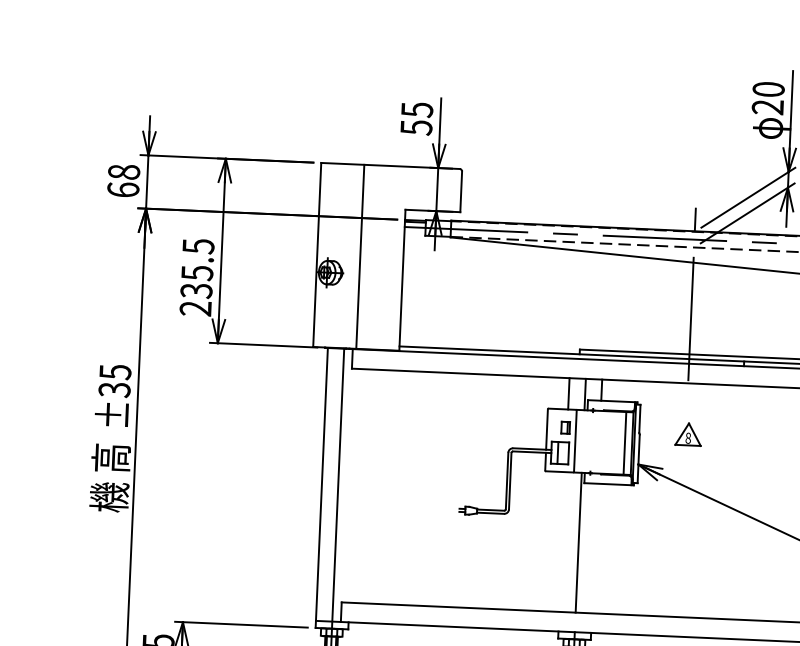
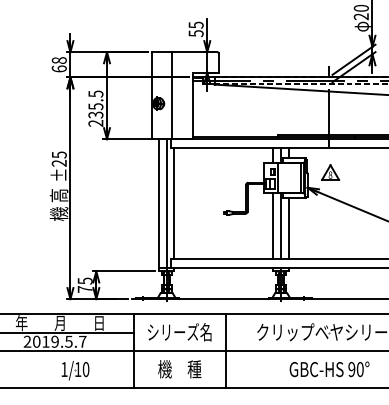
text: (114, 390) -> (59, 163), ±35 -> ±25
part: (688, 434) -> (330, 172), size x1.43
line: (354, 485) -> (174, 203), added
line: (562, 541) -> (273, 225), added
line: (594, 546) -> (288, 227), added

